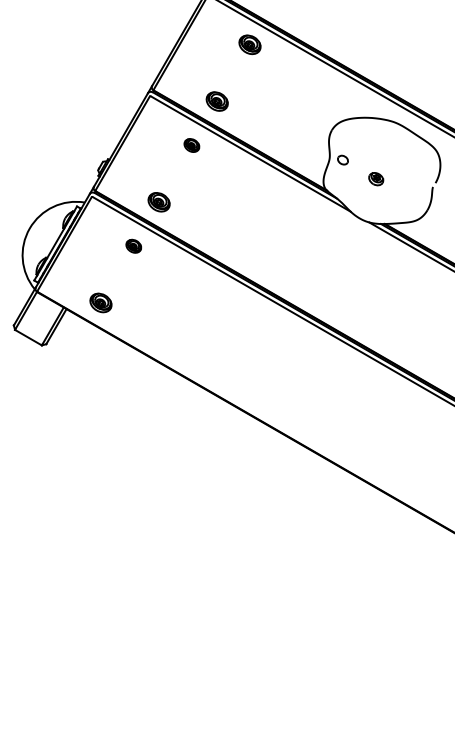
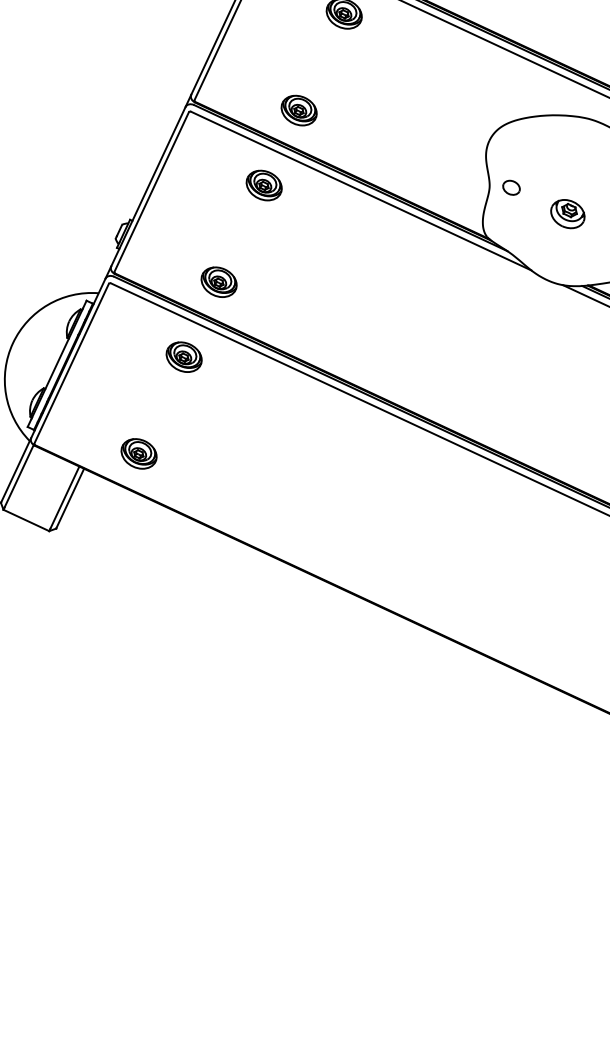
part: (191, 145) -> (263, 185), size x1.43
part: (376, 178) -> (568, 212), size x1.43
part: (133, 246) -> (183, 357), size x1.43

